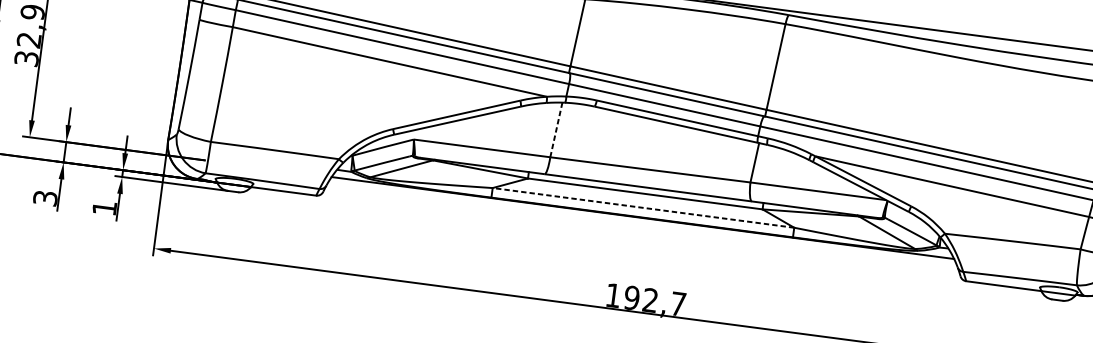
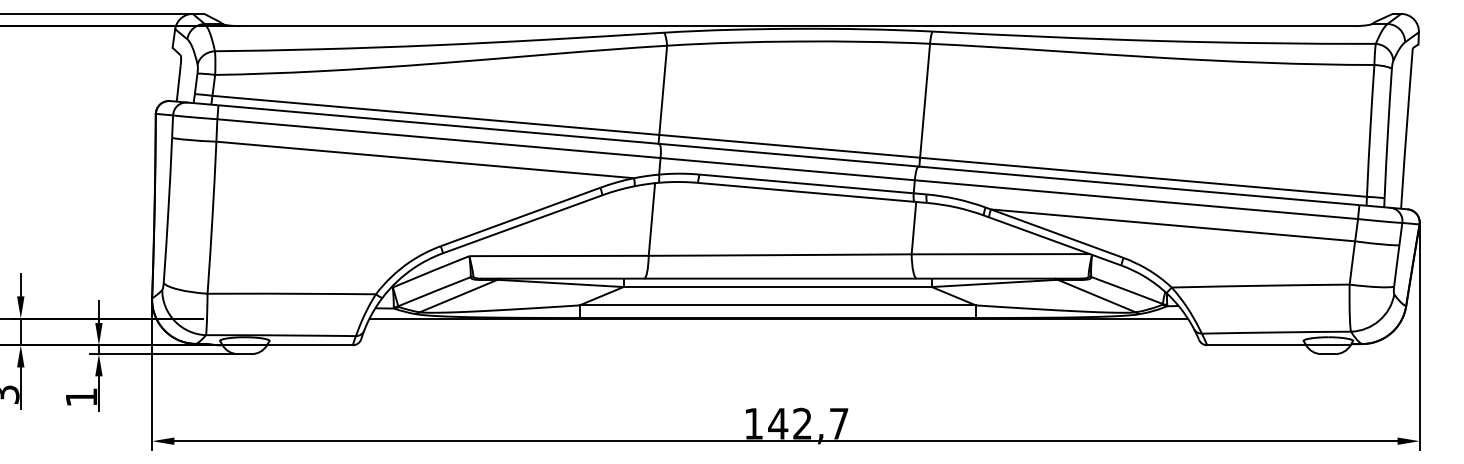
line: (556, 129) -> (651, 219), dashed -> solid
line: (643, 207) -> (777, 305), dashed -> solid
text: (632, 297) -> (778, 423), 192,7 -> 142,7

